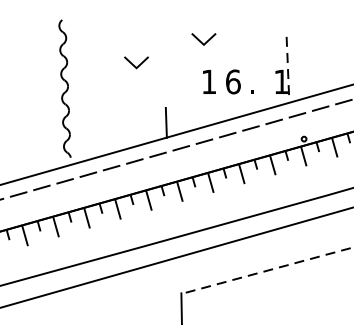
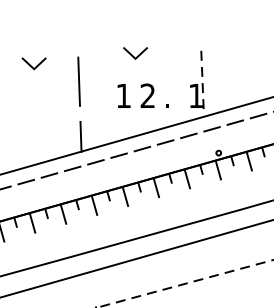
line: (201, 41) -> (133, 55), moved
line: (134, 64) -> (32, 65), moved
line: (164, 67) -> (79, 81), added
text: (233, 81) -> (148, 95), 6 -> 2

